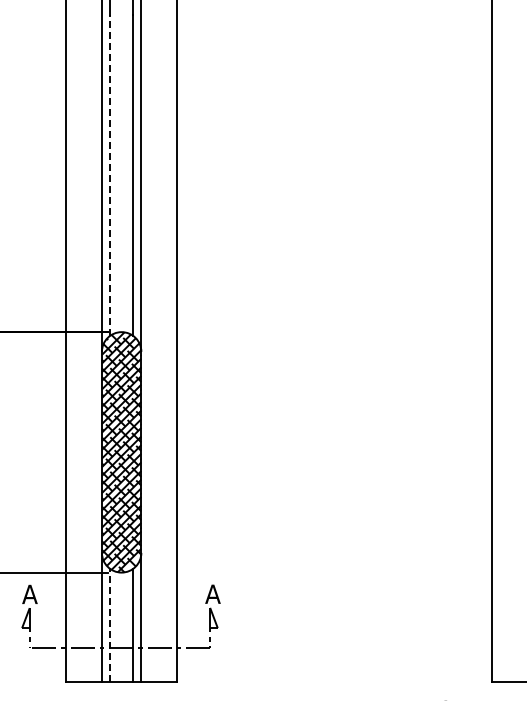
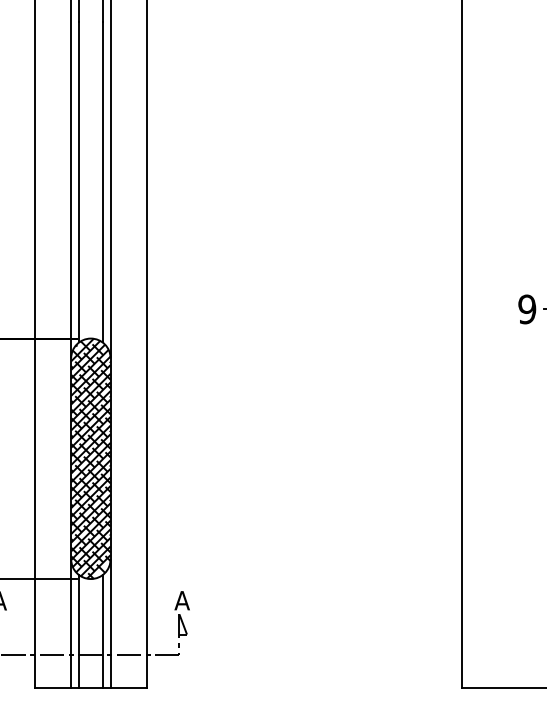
line: (110, 175) -> (79, 181), dashed -> solid
line: (110, 625) -> (79, 631), dashed -> solid

